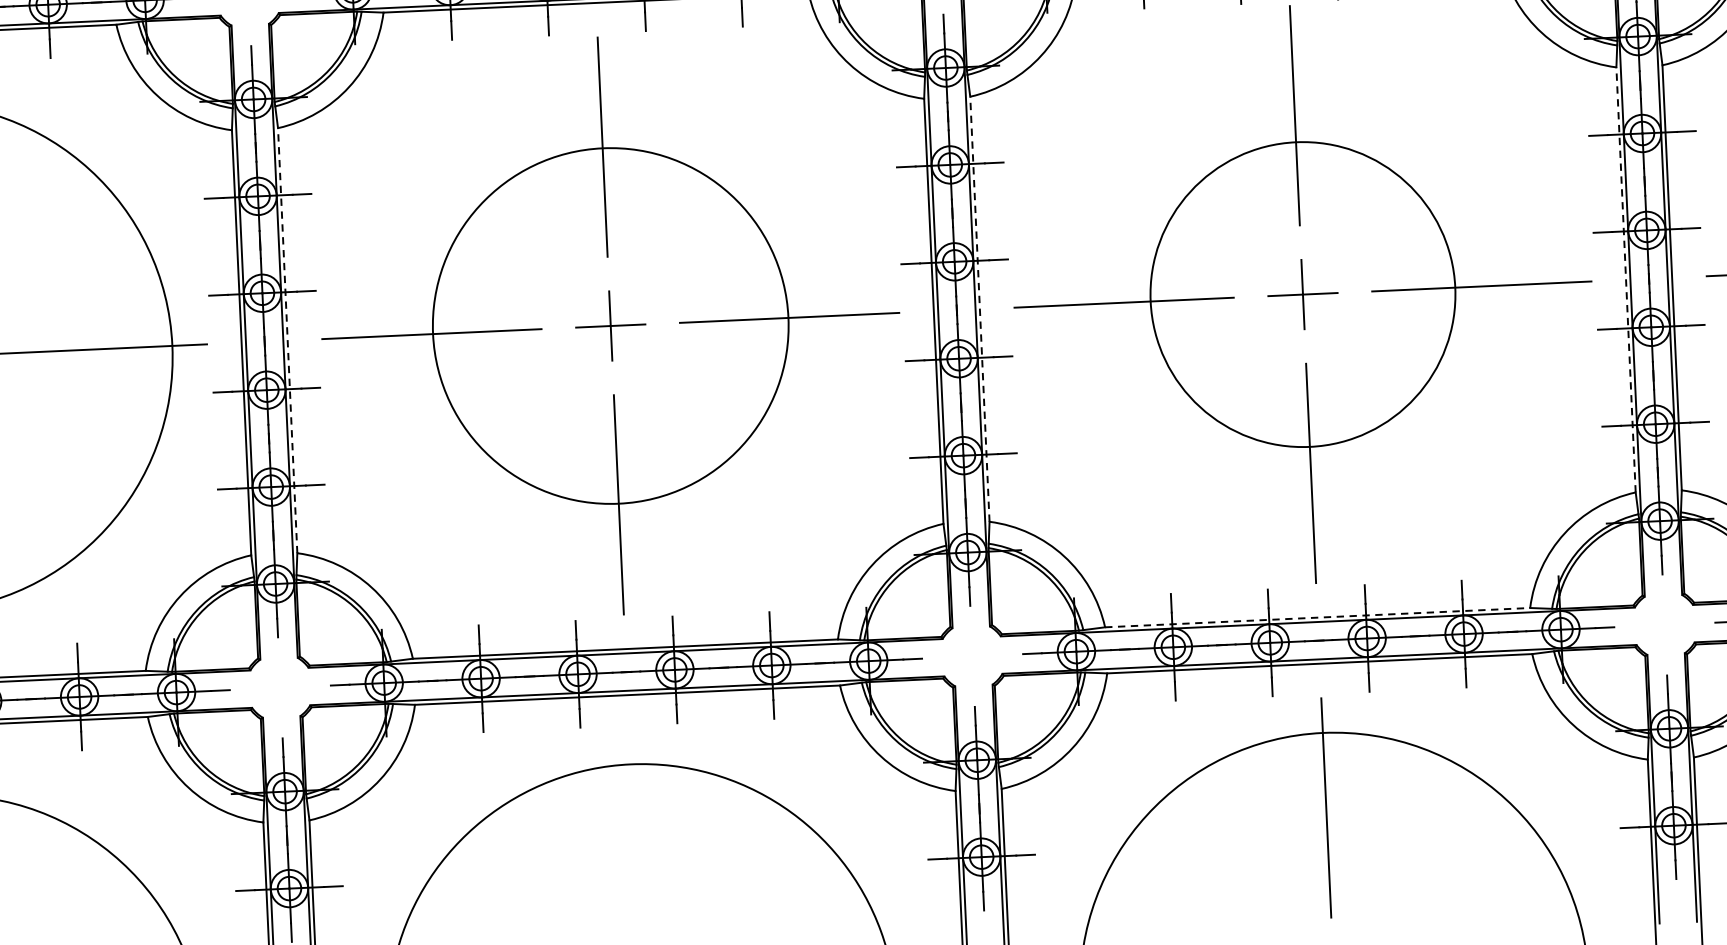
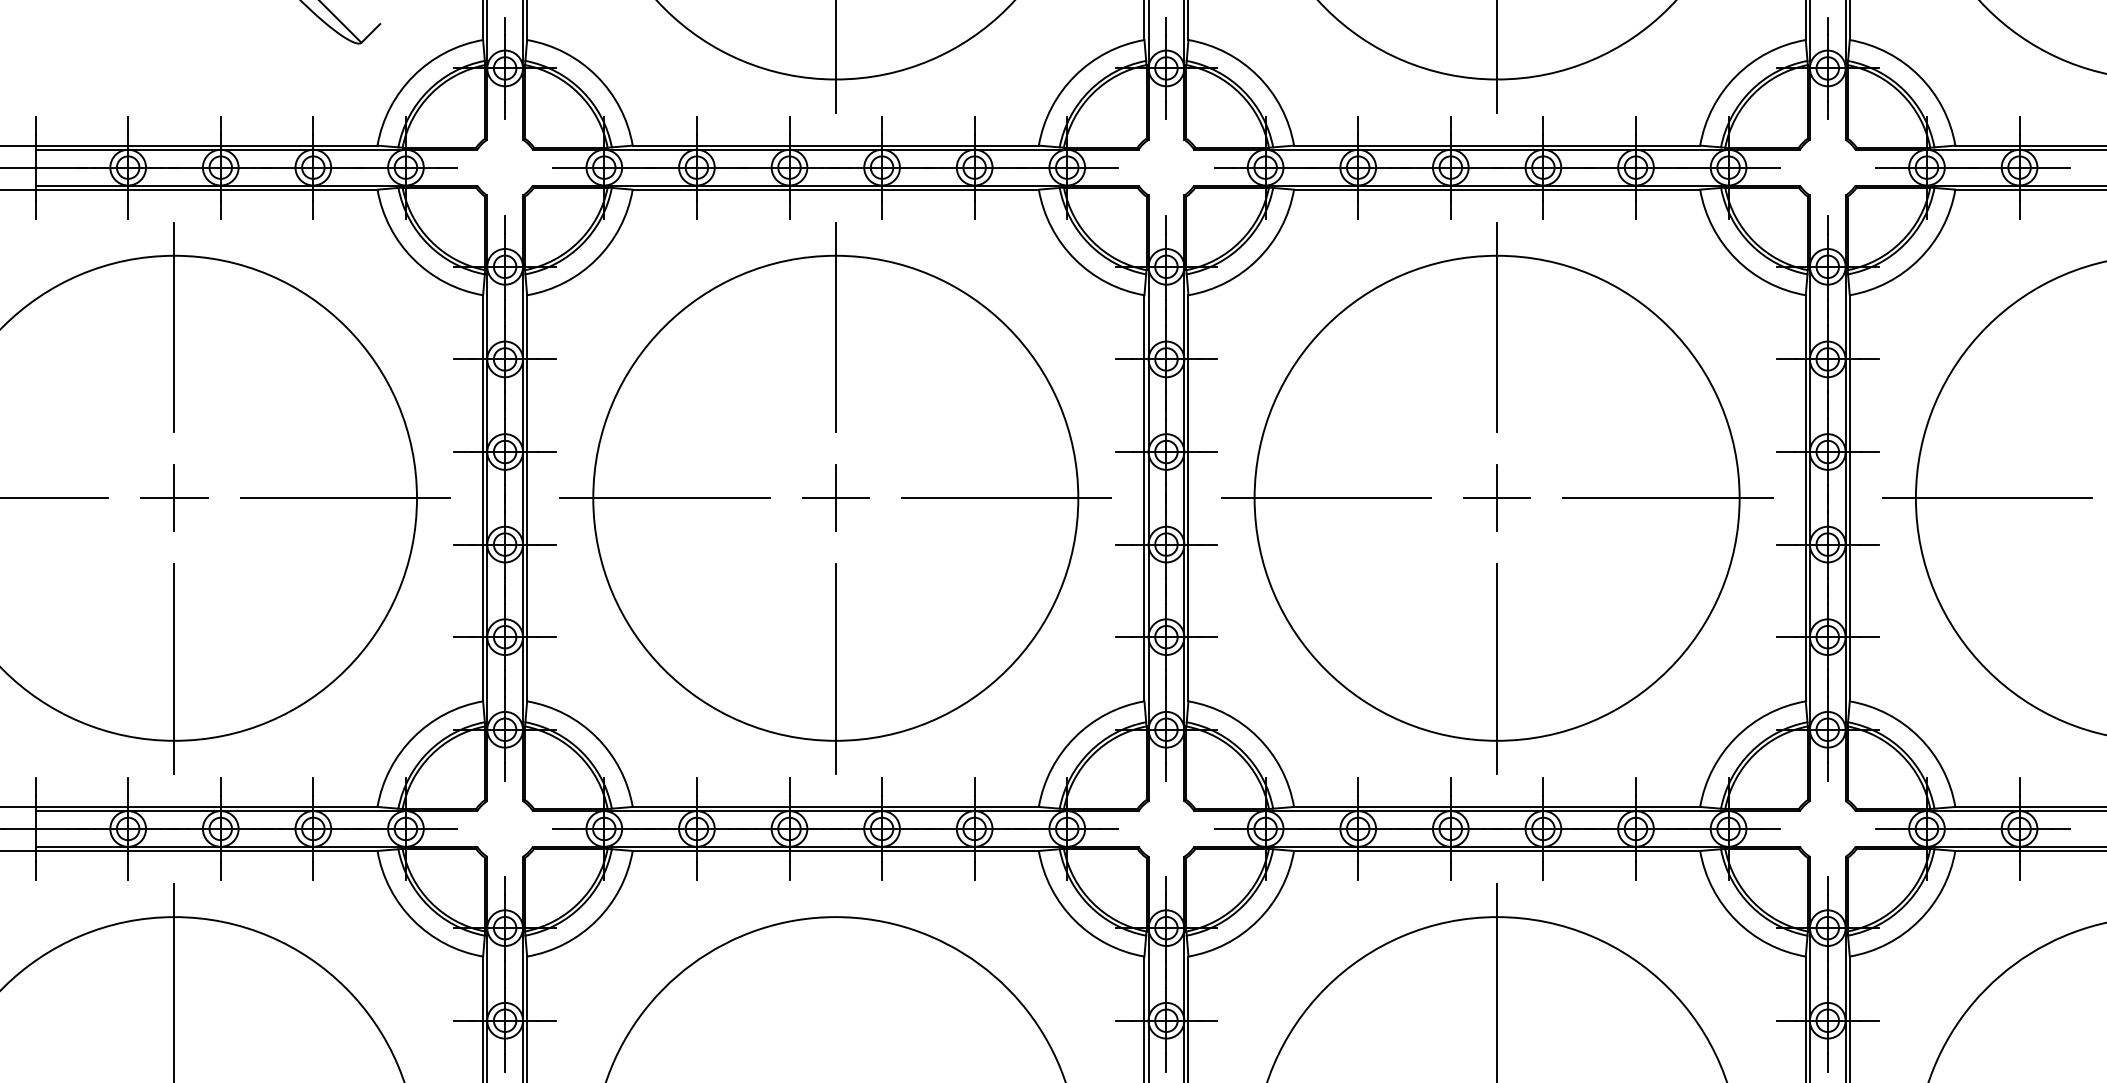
line: (1625, 279) -> (1805, 497), dashed -> solid
circle: (1302, 293) -> (1496, 497), size x1.67
line: (979, 308) -> (1188, 497), dashed -> solid
circle: (610, 325) -> (835, 497), size x1.43
line: (288, 339) -> (527, 497), dashed -> solid
line: (1318, 617) -> (1497, 806), dashed -> solid

